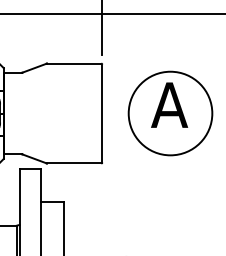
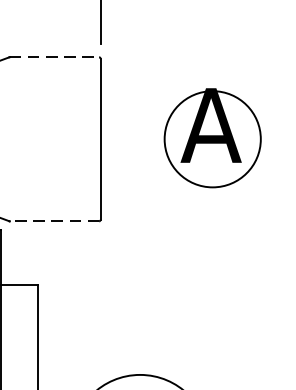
line: (74, 63) -> (54, 57), solid -> dashed
circle: (170, 113) -> (212, 139), size x0.7
line: (73, 163) -> (53, 221), solid -> dashed

